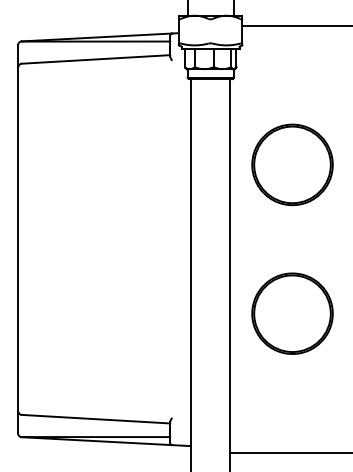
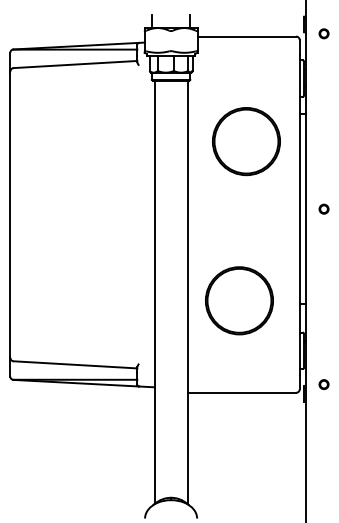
part: (292, 164) -> (246, 141), moved
part: (292, 313) -> (239, 300), moved

